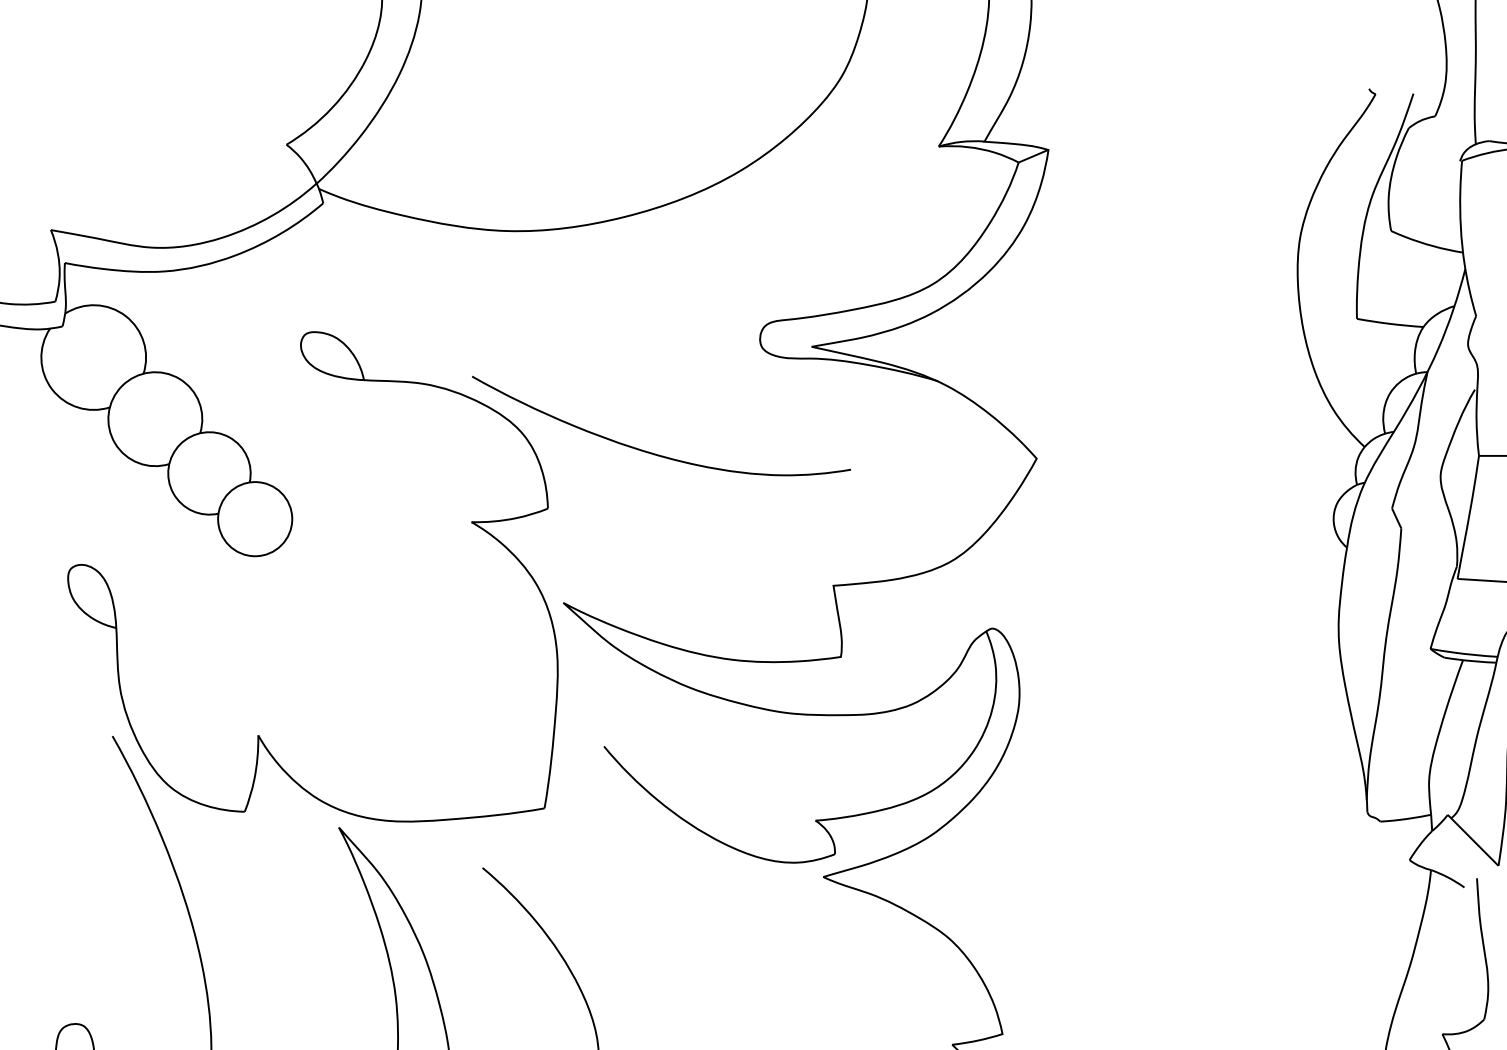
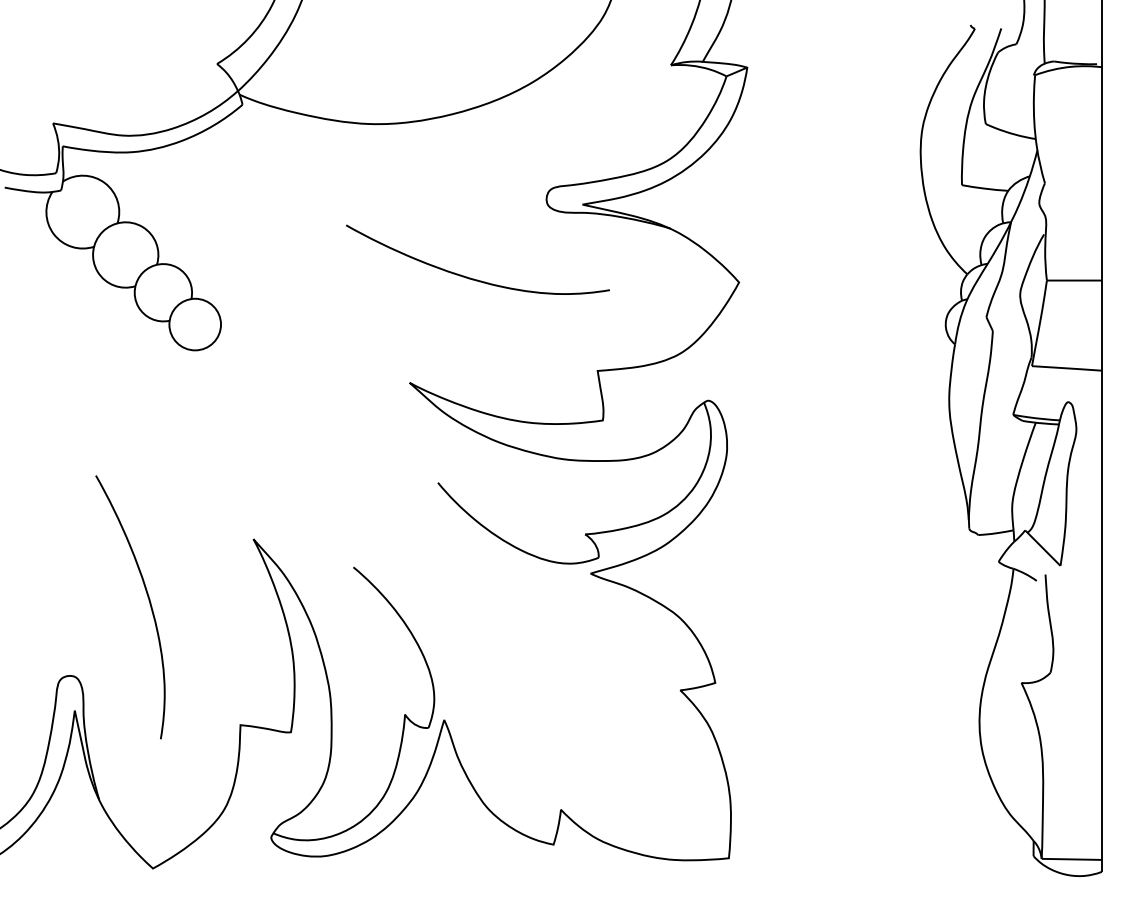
part: (471, 523) -> (345, 327), removed

